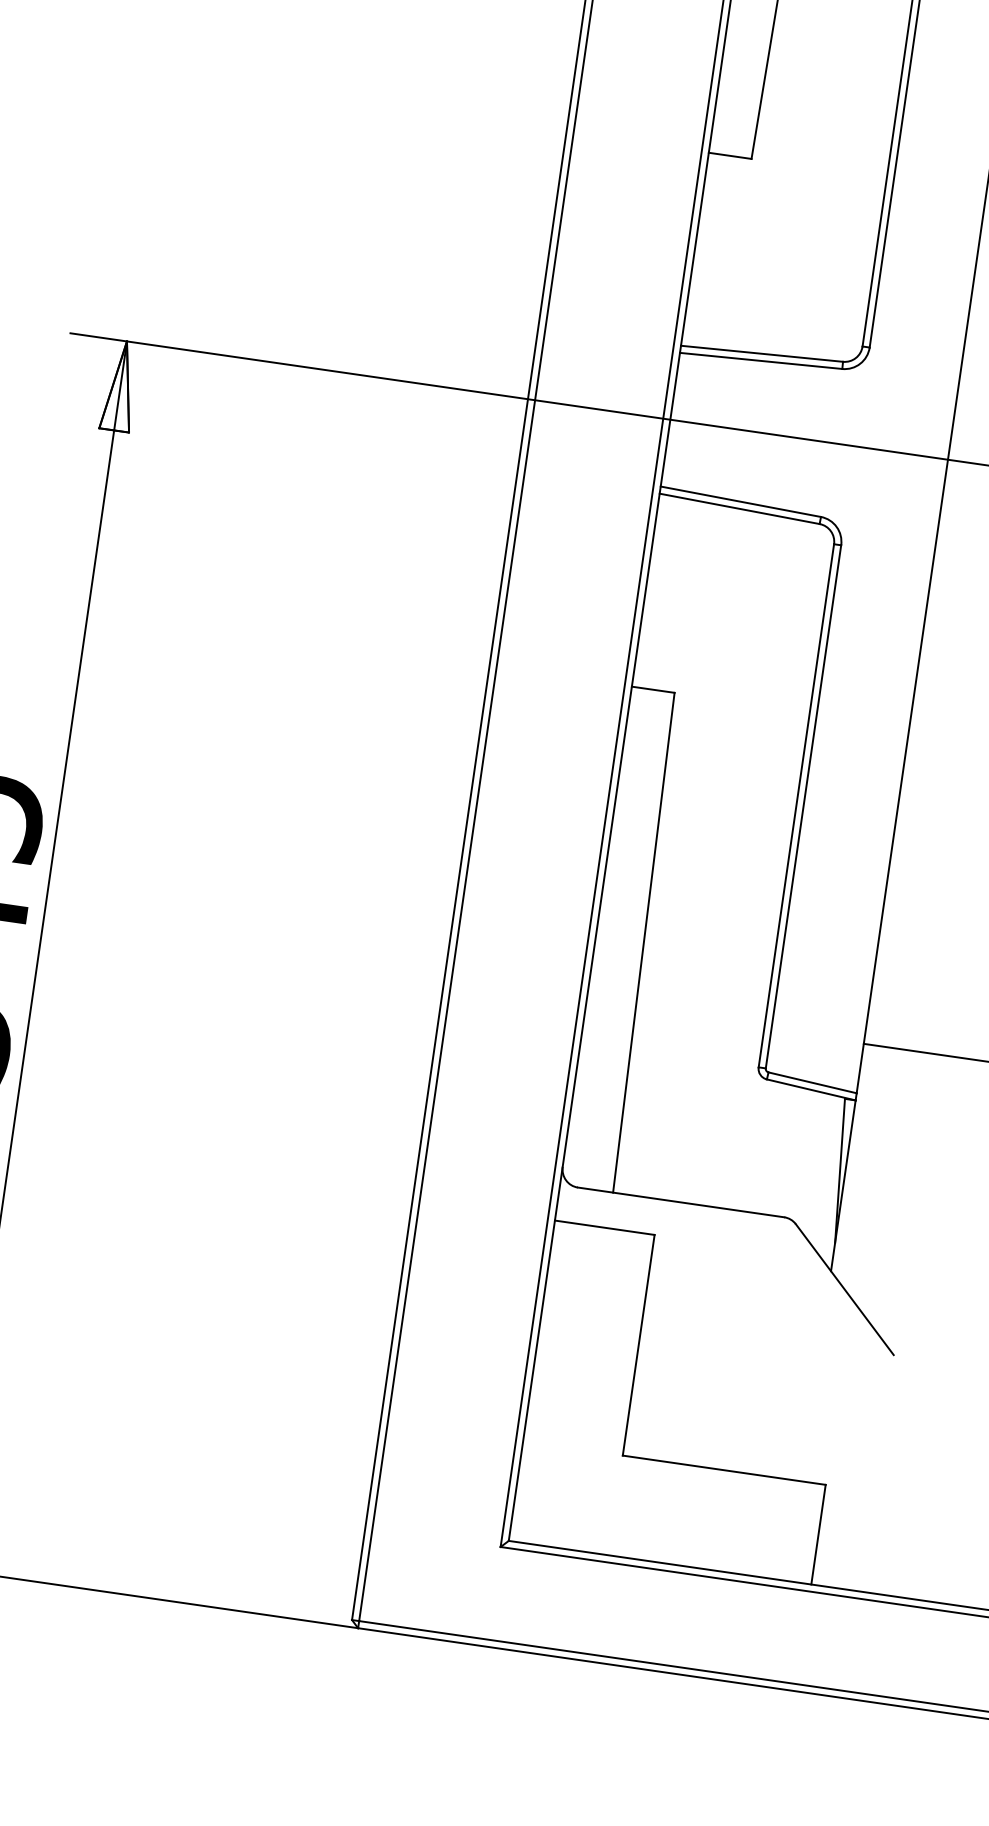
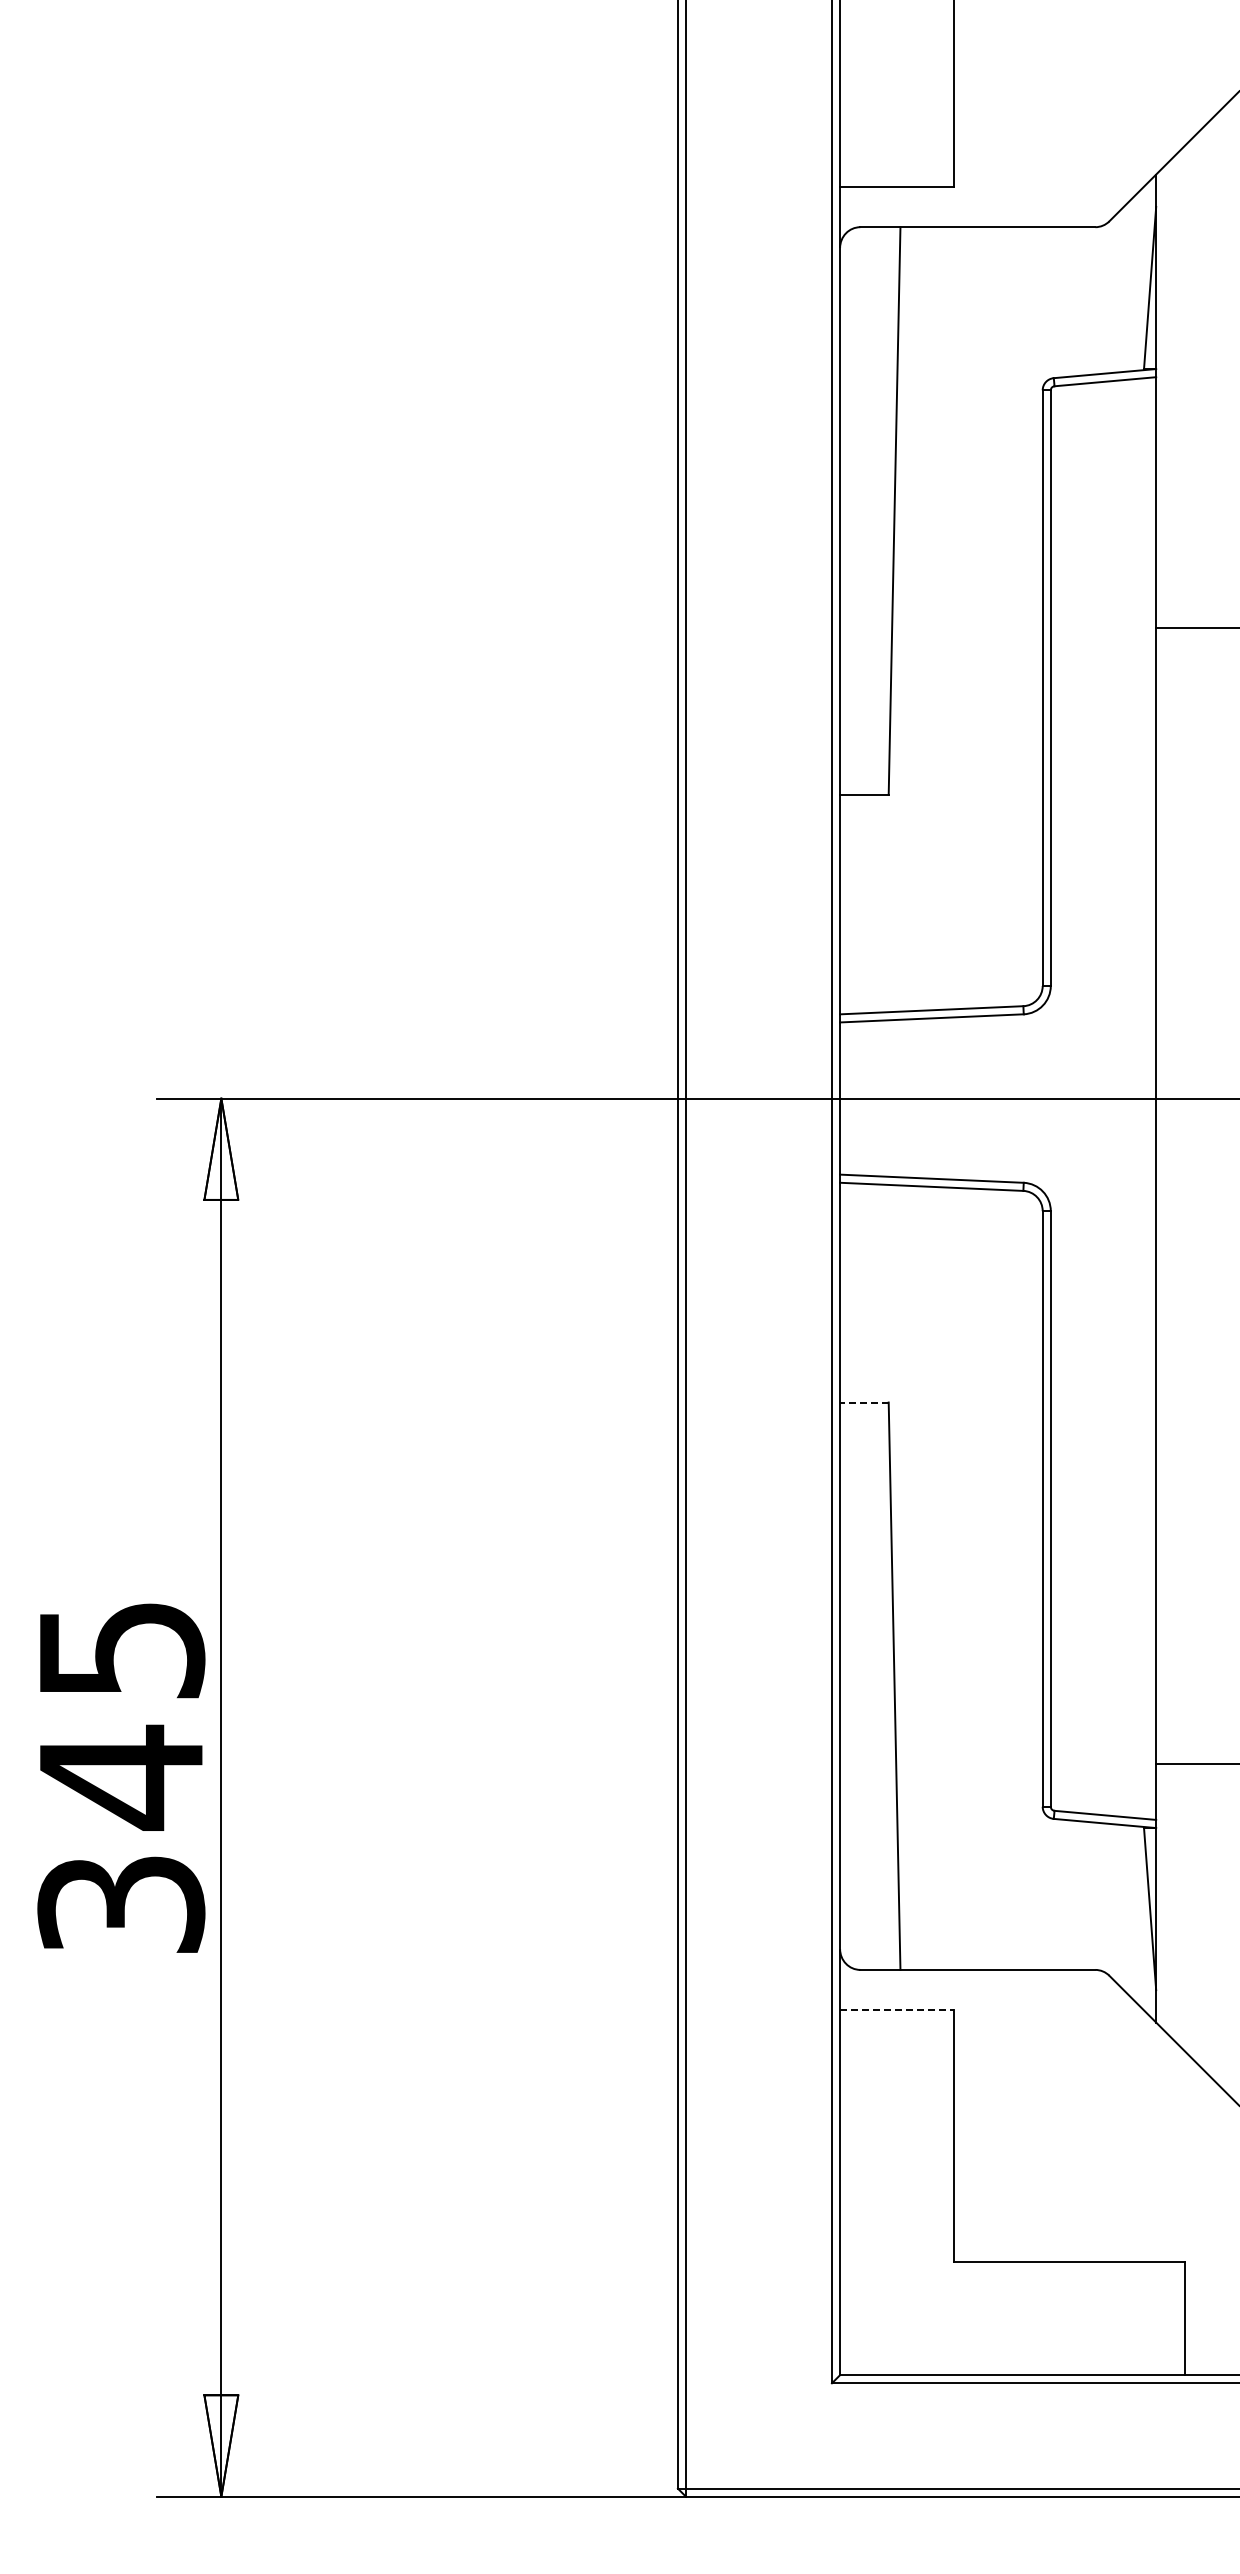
line: (652, 689) -> (863, 1402), solid -> dashed
line: (604, 1227) -> (896, 2010), solid -> dashed

